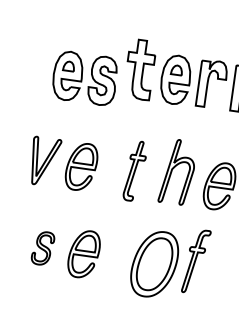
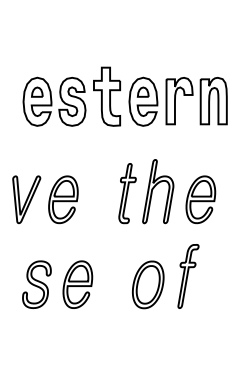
part: (84, 78) -> (54, 101), moved
part: (135, 171) -> (127, 193), moved
part: (42, 248) -> (36, 284), size x1.43
part: (155, 264) -> (148, 284), size x0.71

